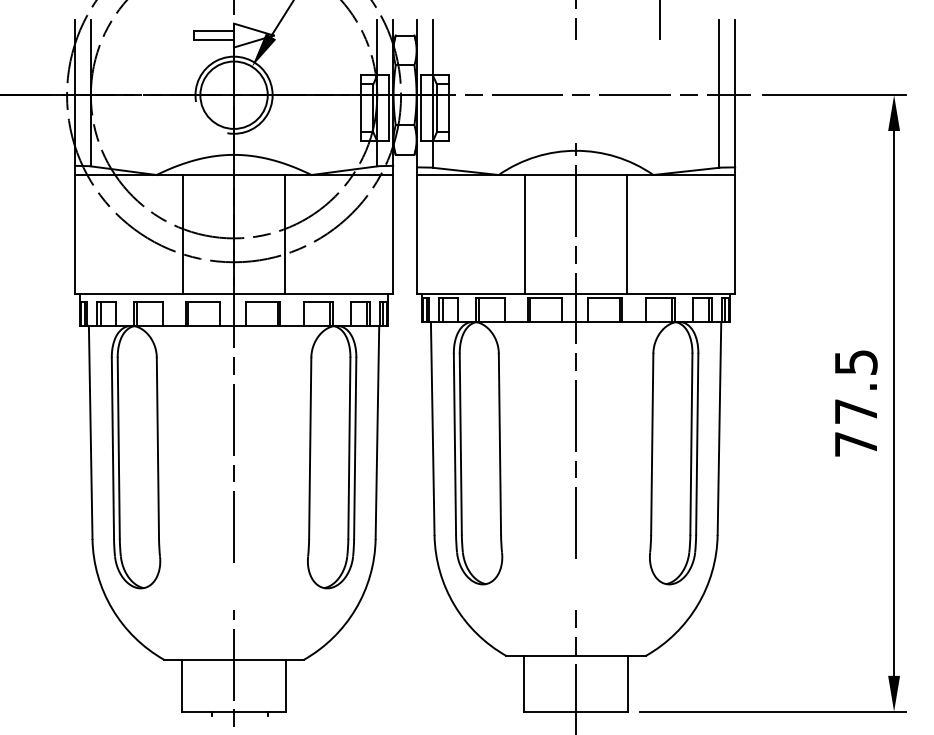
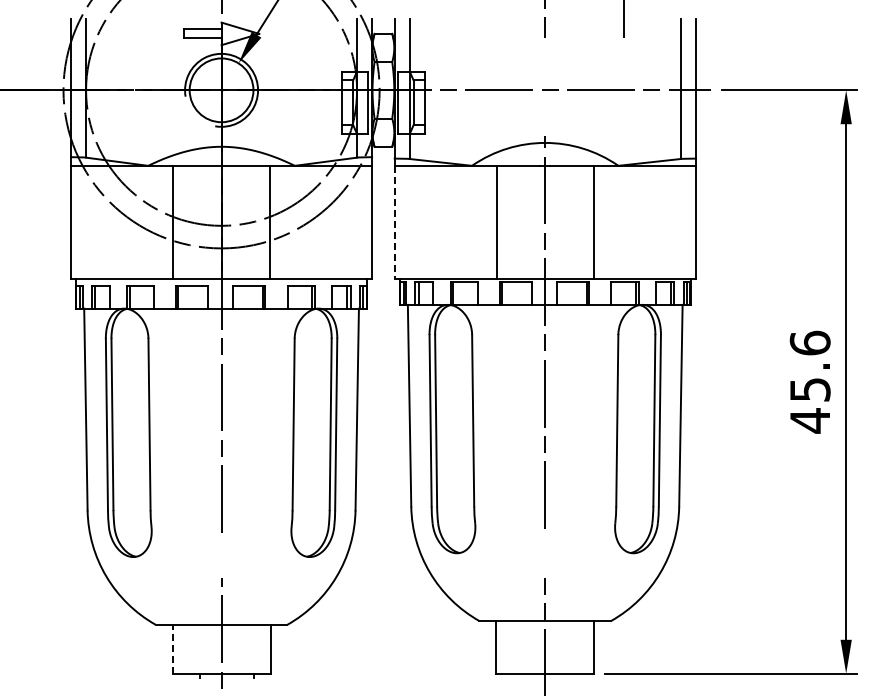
line: (416, 234) -> (394, 222), solid -> dashed
text: (855, 402) -> (809, 381), 77.5 -> 45.6
line: (182, 685) -> (172, 648), solid -> dashed

